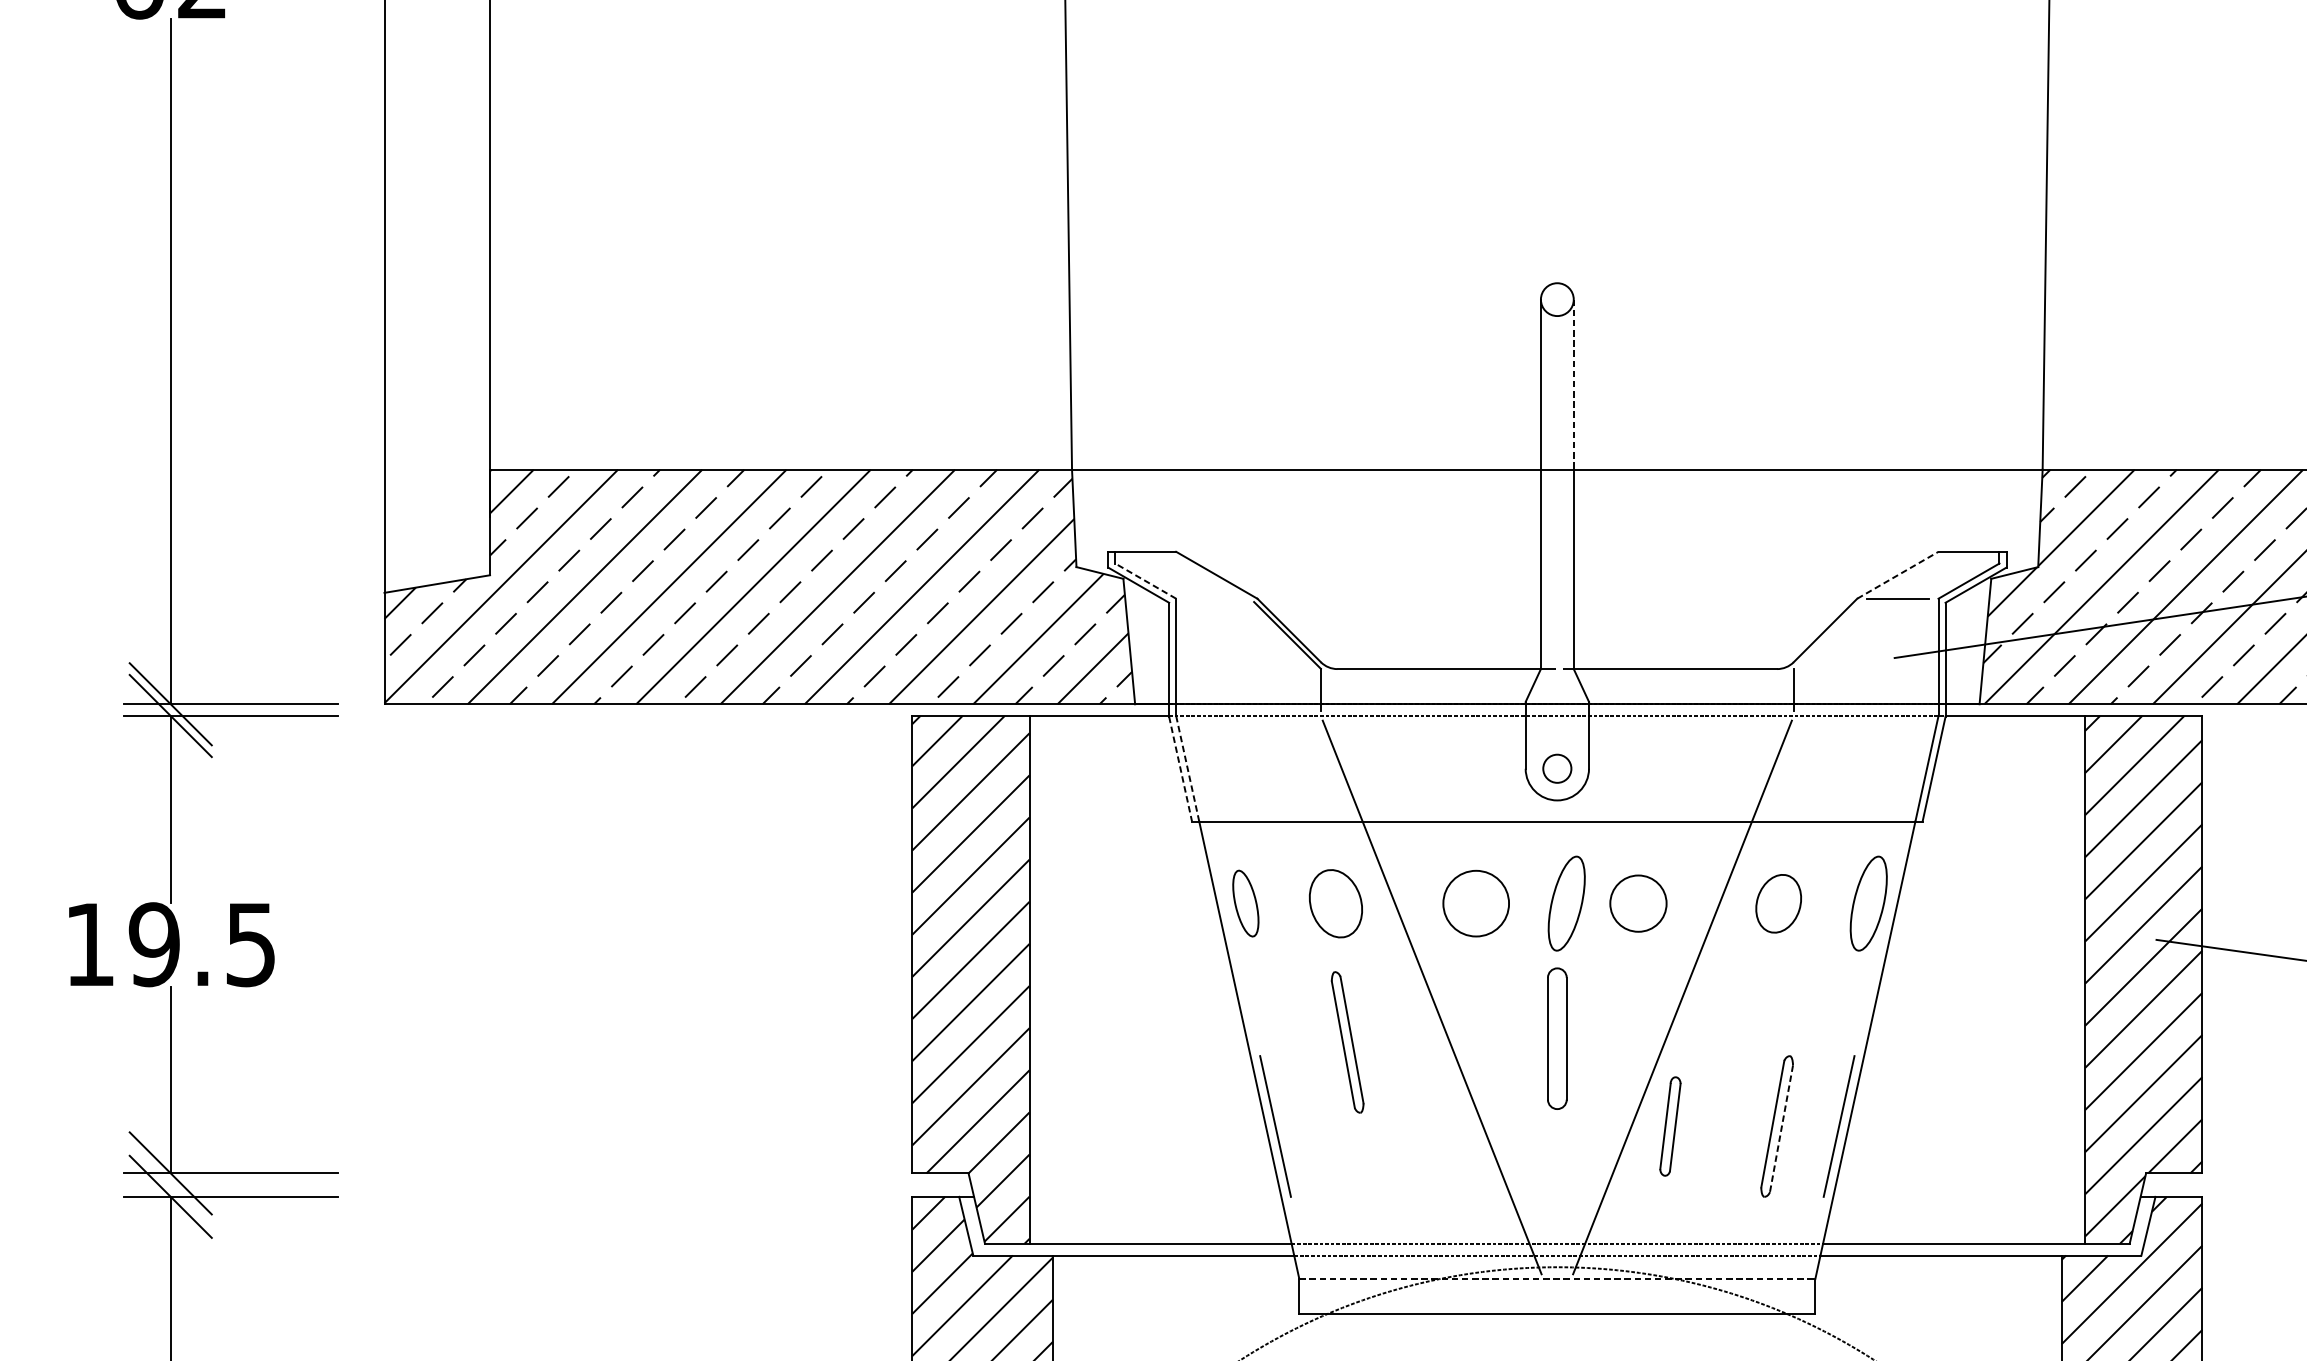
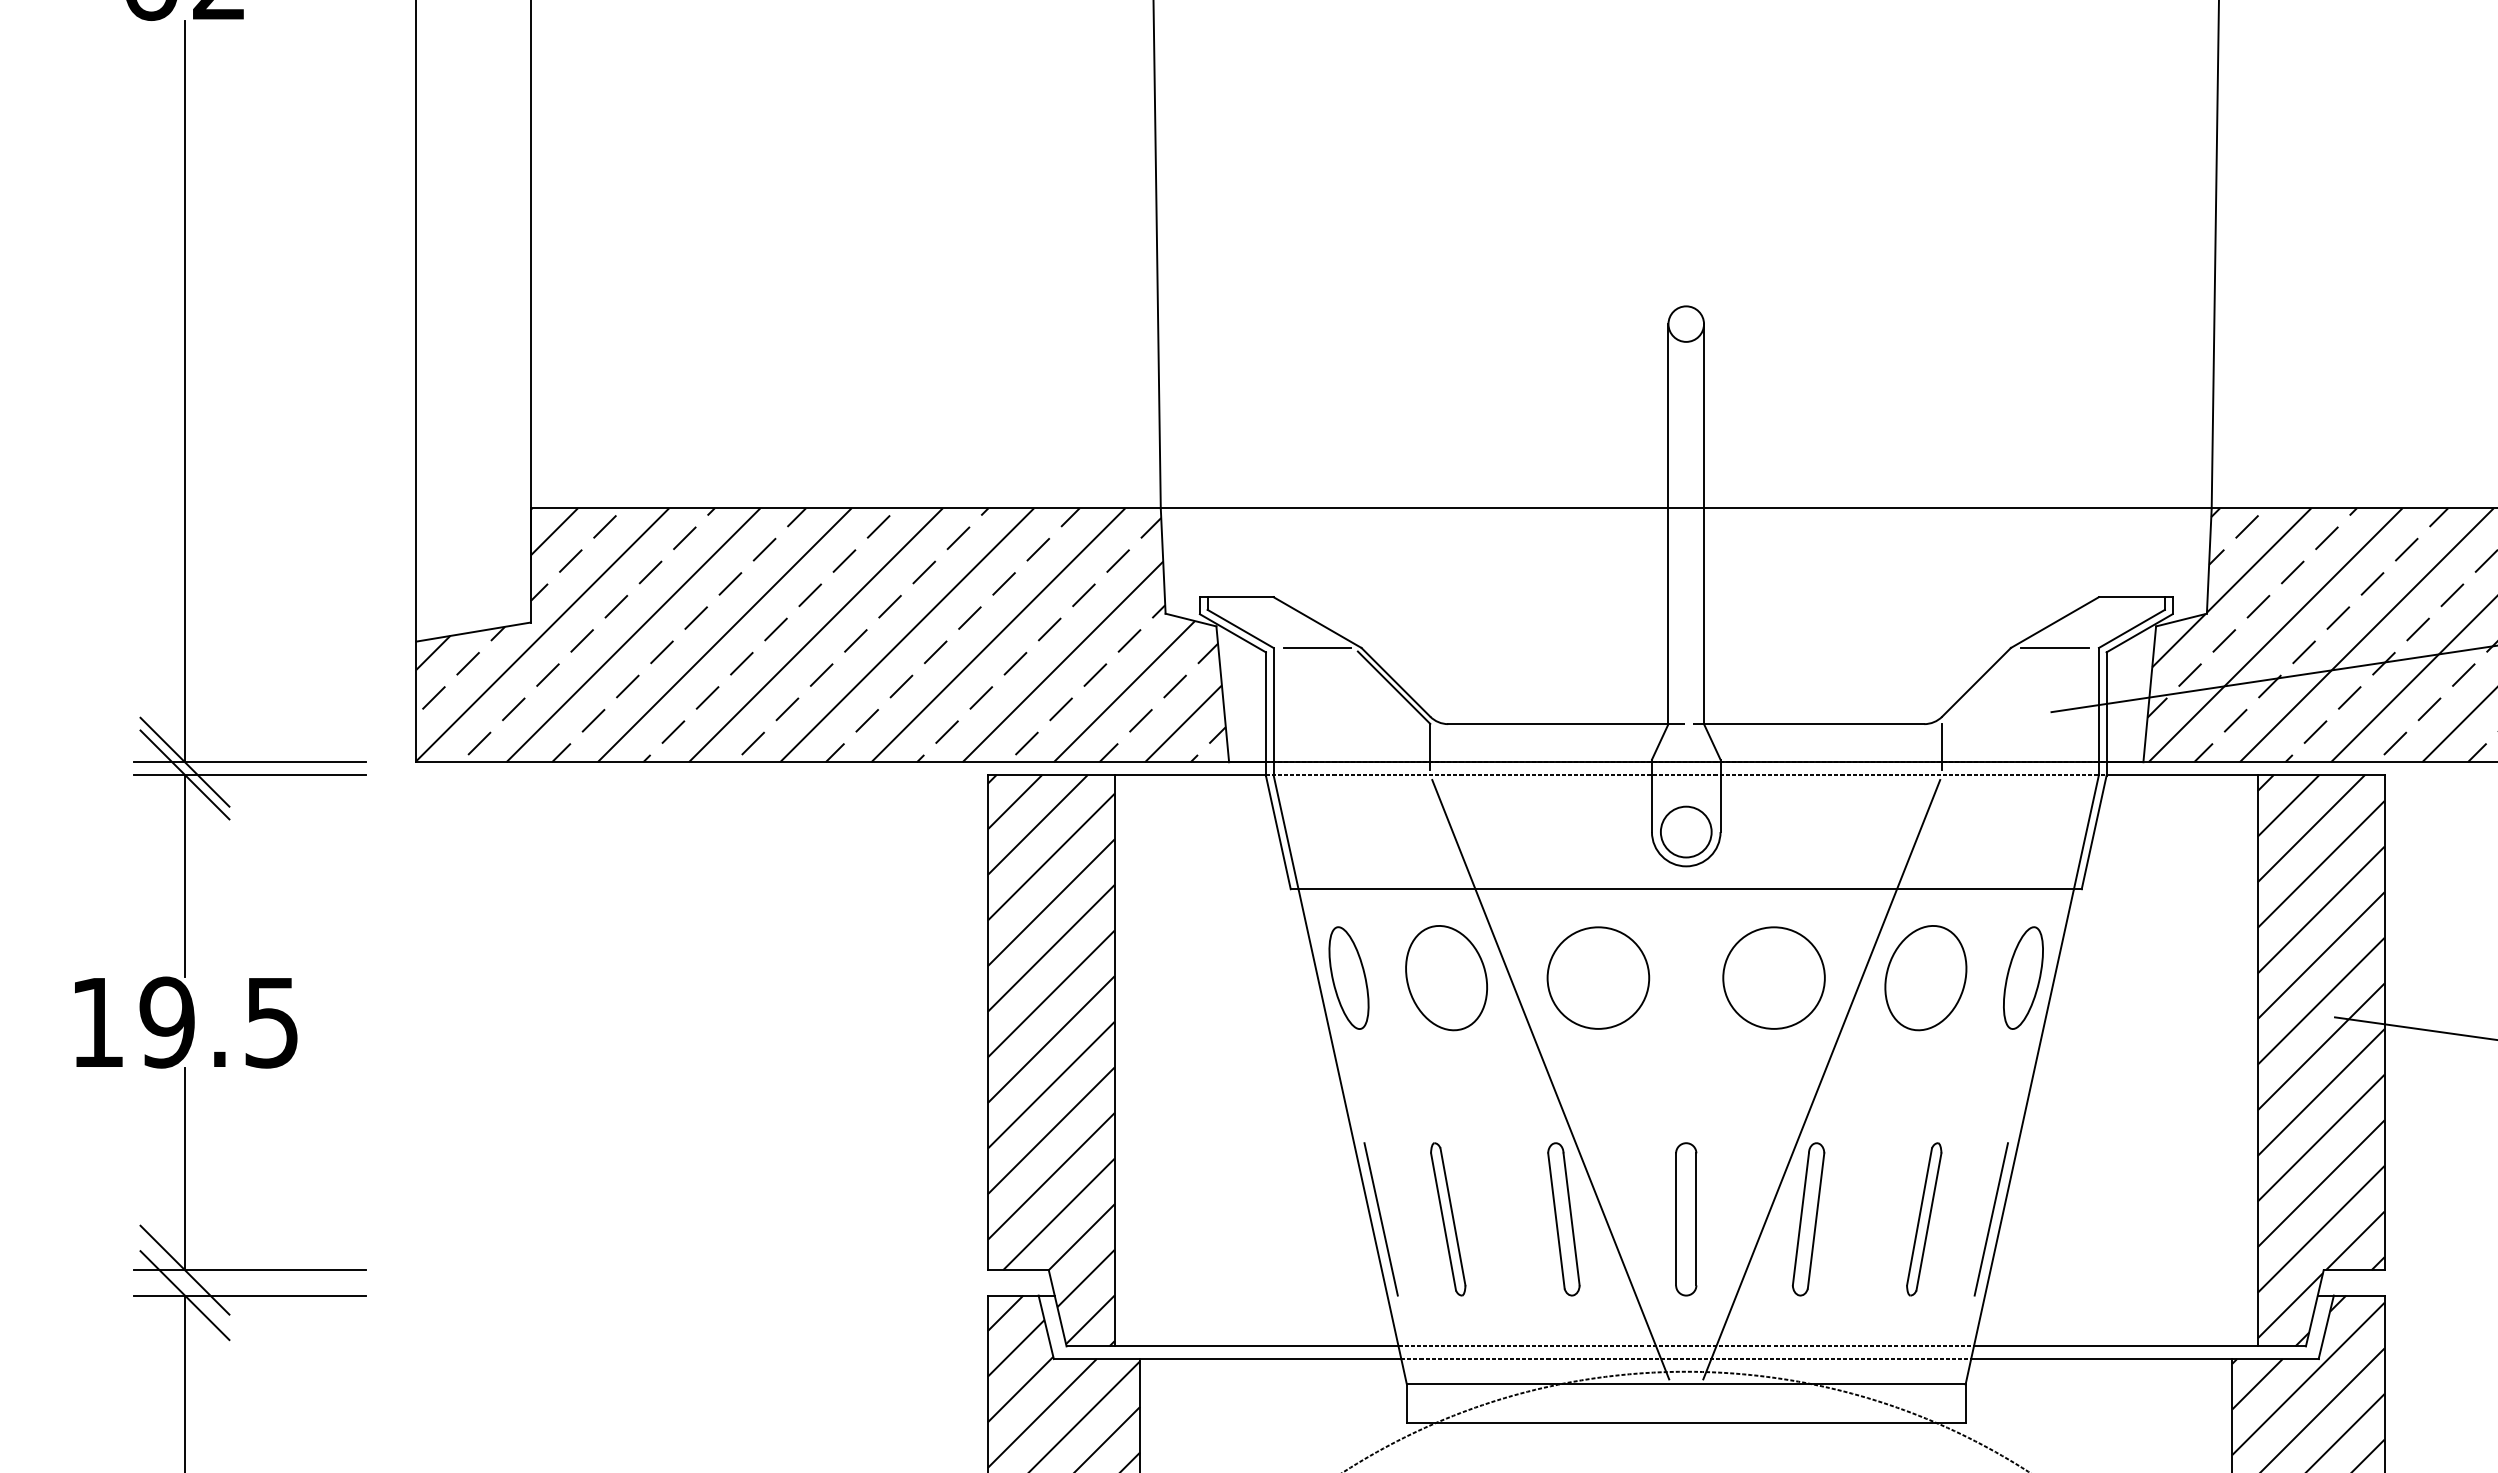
line: (1574, 384) -> (1704, 416), dashed -> solid
line: (1897, 575) -> (2054, 622), dashed -> solid
line: (1145, 580) -> (1240, 628), dashed -> solid
line: (1216, 598) -> (1317, 647), added
circle: (1556, 768) -> (1685, 831), size x1.67
line: (1180, 769) -> (1278, 832), dashed -> solid
line: (1188, 769) -> (1286, 832), dashed -> solid
part: (1245, 903) -> (1348, 977), size x1.43
circle: (1476, 903) -> (1598, 977), size x1.43
part: (1566, 903) -> (1696, 977), removed
circle: (1637, 903) -> (1773, 977), size x1.67
part: (1335, 904) -> (1446, 978), size x1.43
part: (1778, 904) -> (1925, 978), size x1.67
part: (1557, 1038) -> (1686, 1219), moved
part: (1347, 1042) -> (1448, 1219), moved
part: (1443, 1126) -> (1563, 1219), added
part: (1670, 1126) -> (1808, 1219), size x1.43
line: (1781, 1128) -> (1928, 1221), dashed -> solid
line: (1557, 1278) -> (1686, 1384), dashed -> solid

